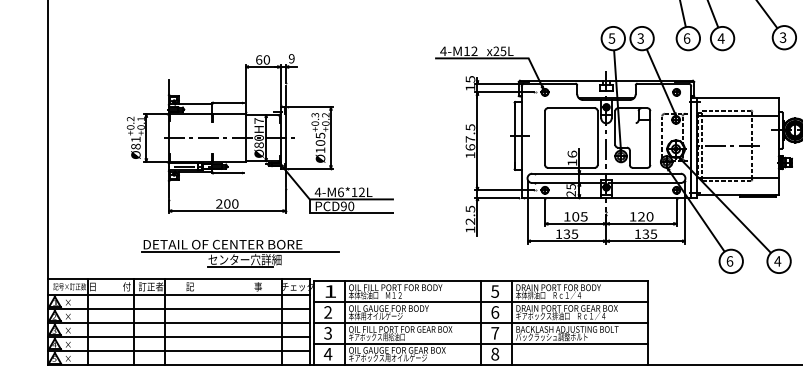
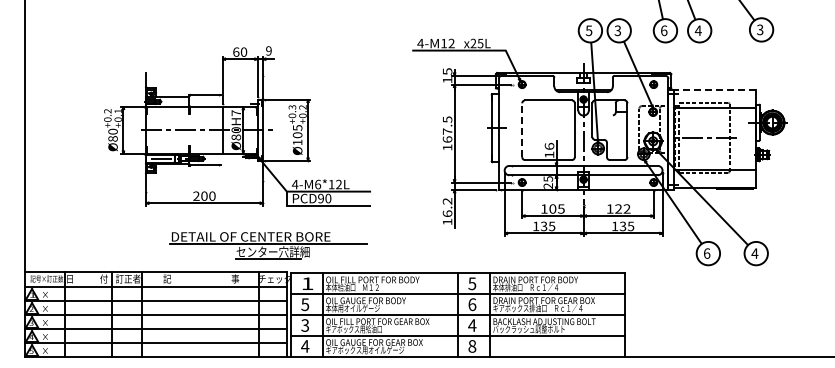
line: (737, 98) -> (714, 90), solid -> dashed
line: (545, 138) -> (522, 130), solid -> dashed
text: (135, 139) -> (112, 131), Ø81 -> Ø80
text: (470, 215) -> (447, 207), 12.5 -> 16.2
text: (649, 216) -> (626, 208), 120 -> 122
part: (240, 253) -> (268, 245), moved
text: (328, 312) -> (305, 304), 2 -> 5
text: (495, 333) -> (472, 325), 7 -> 4

